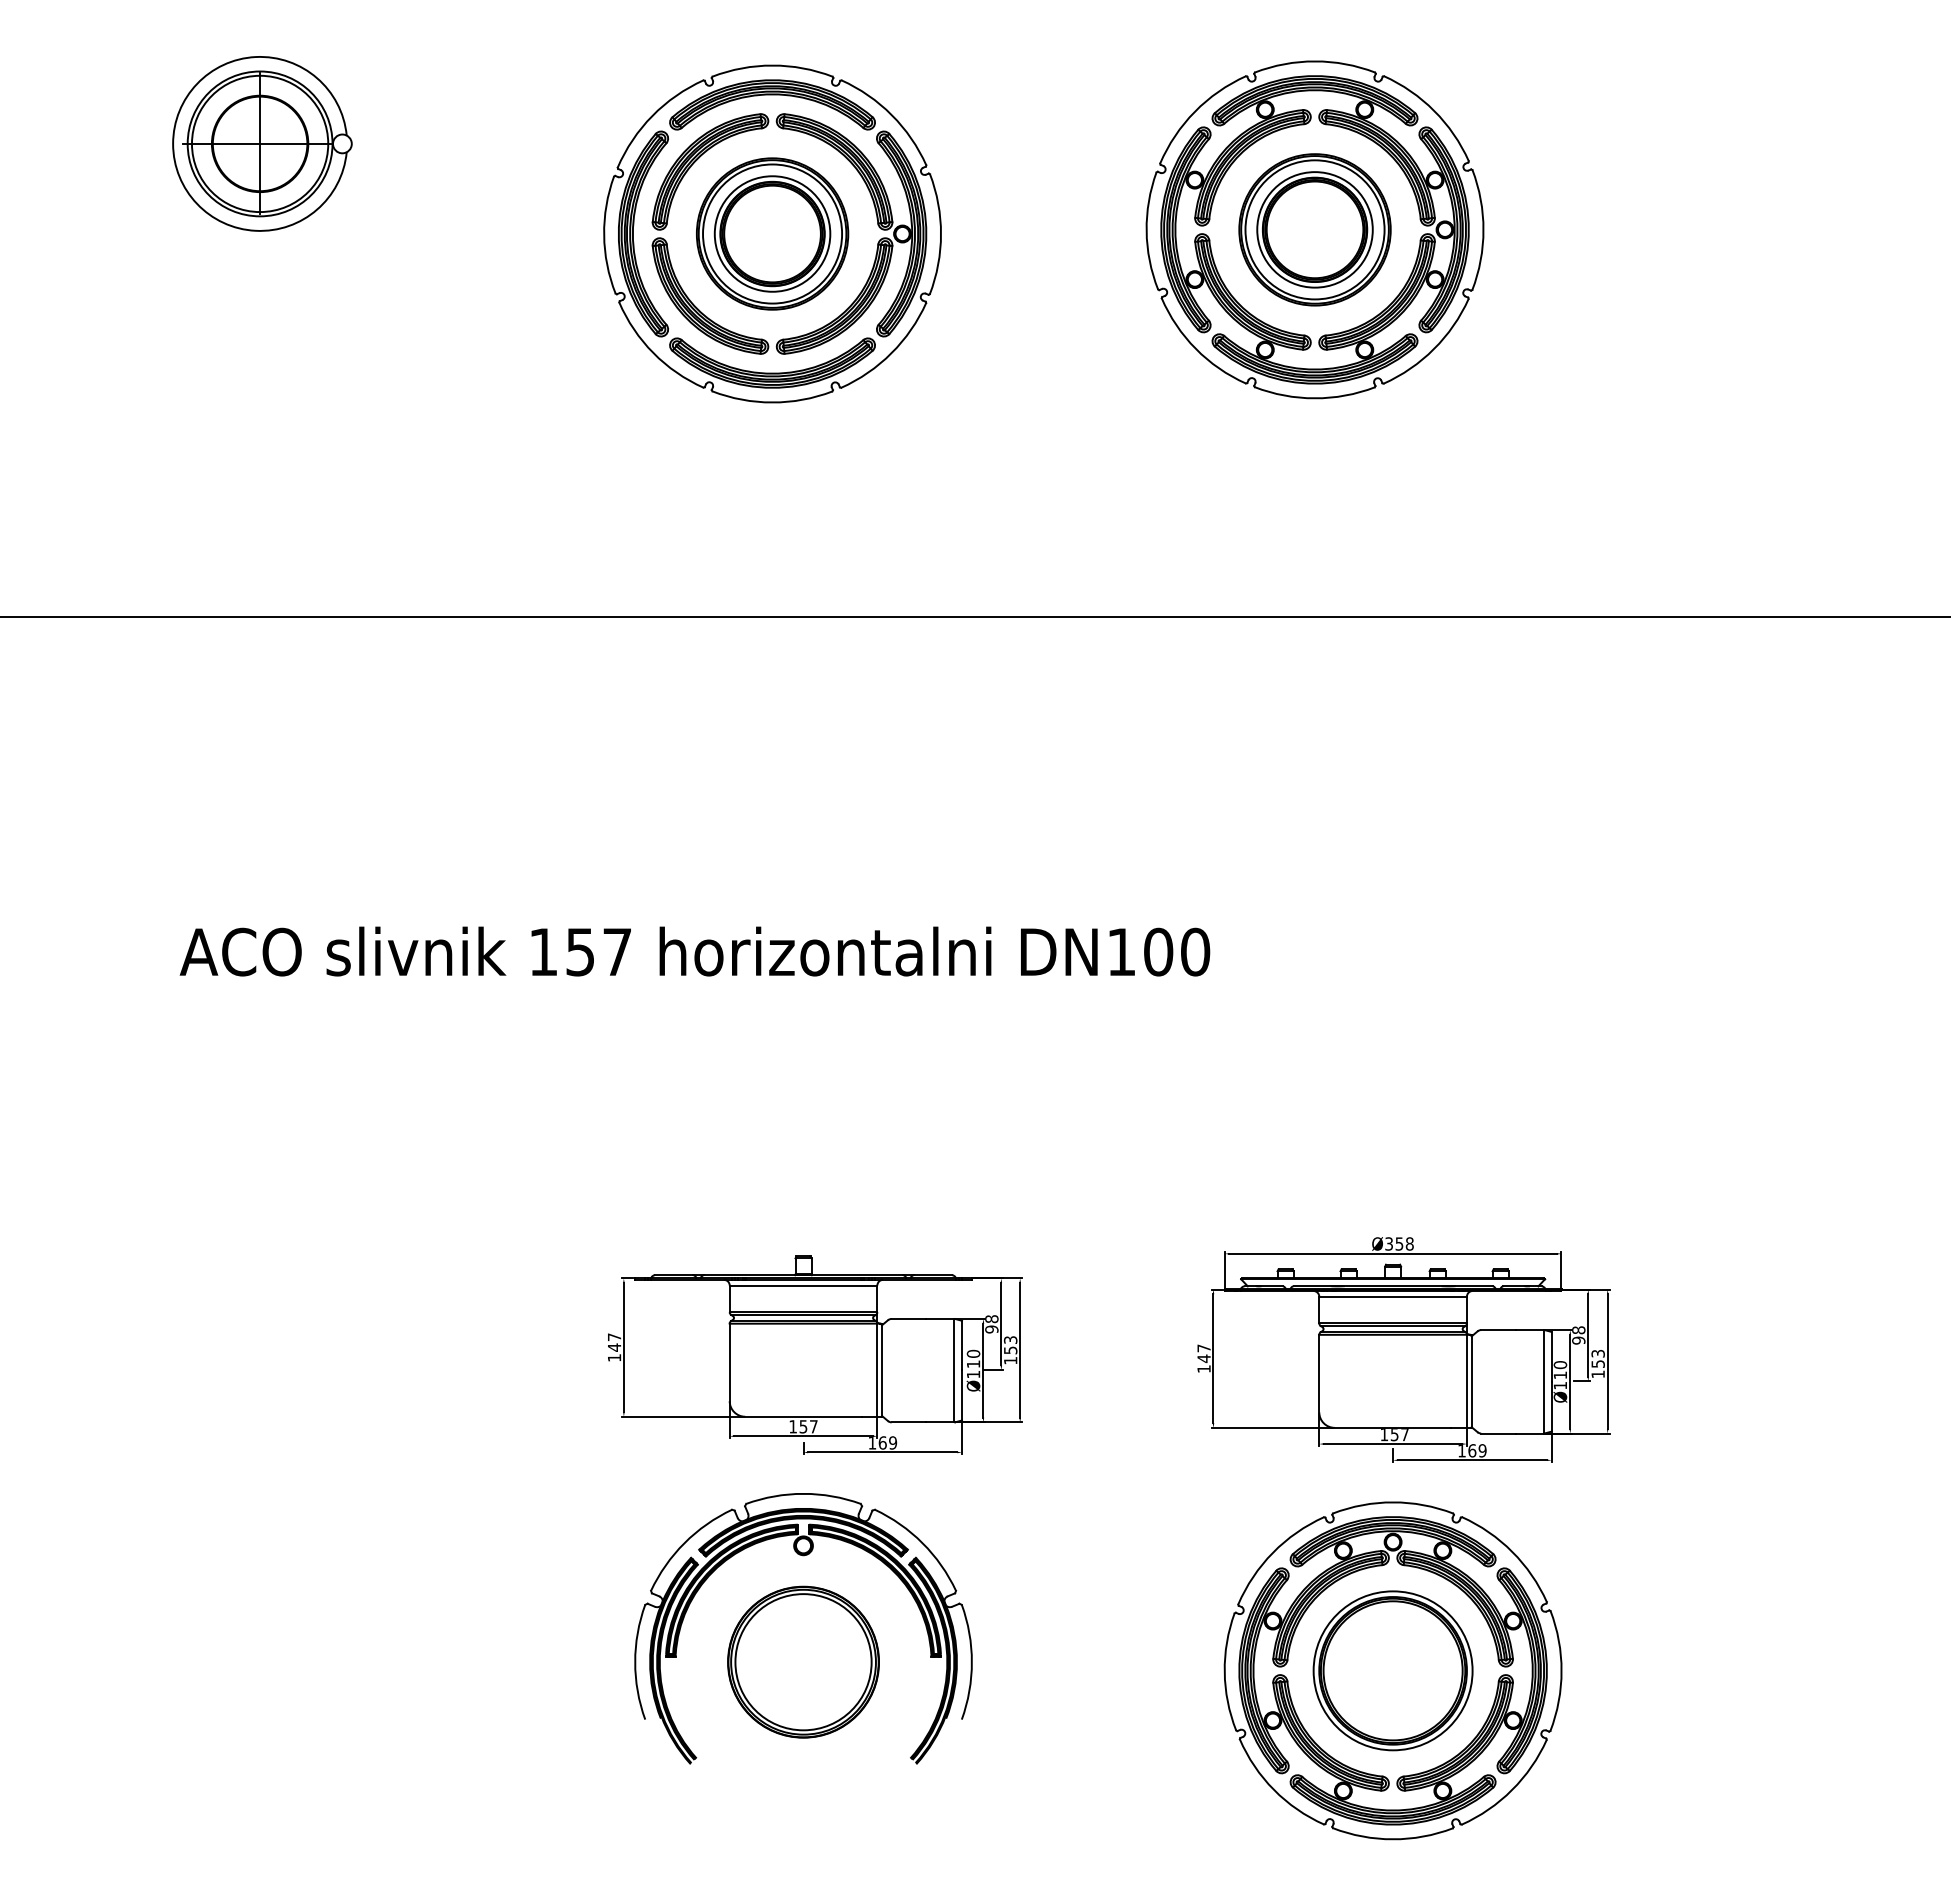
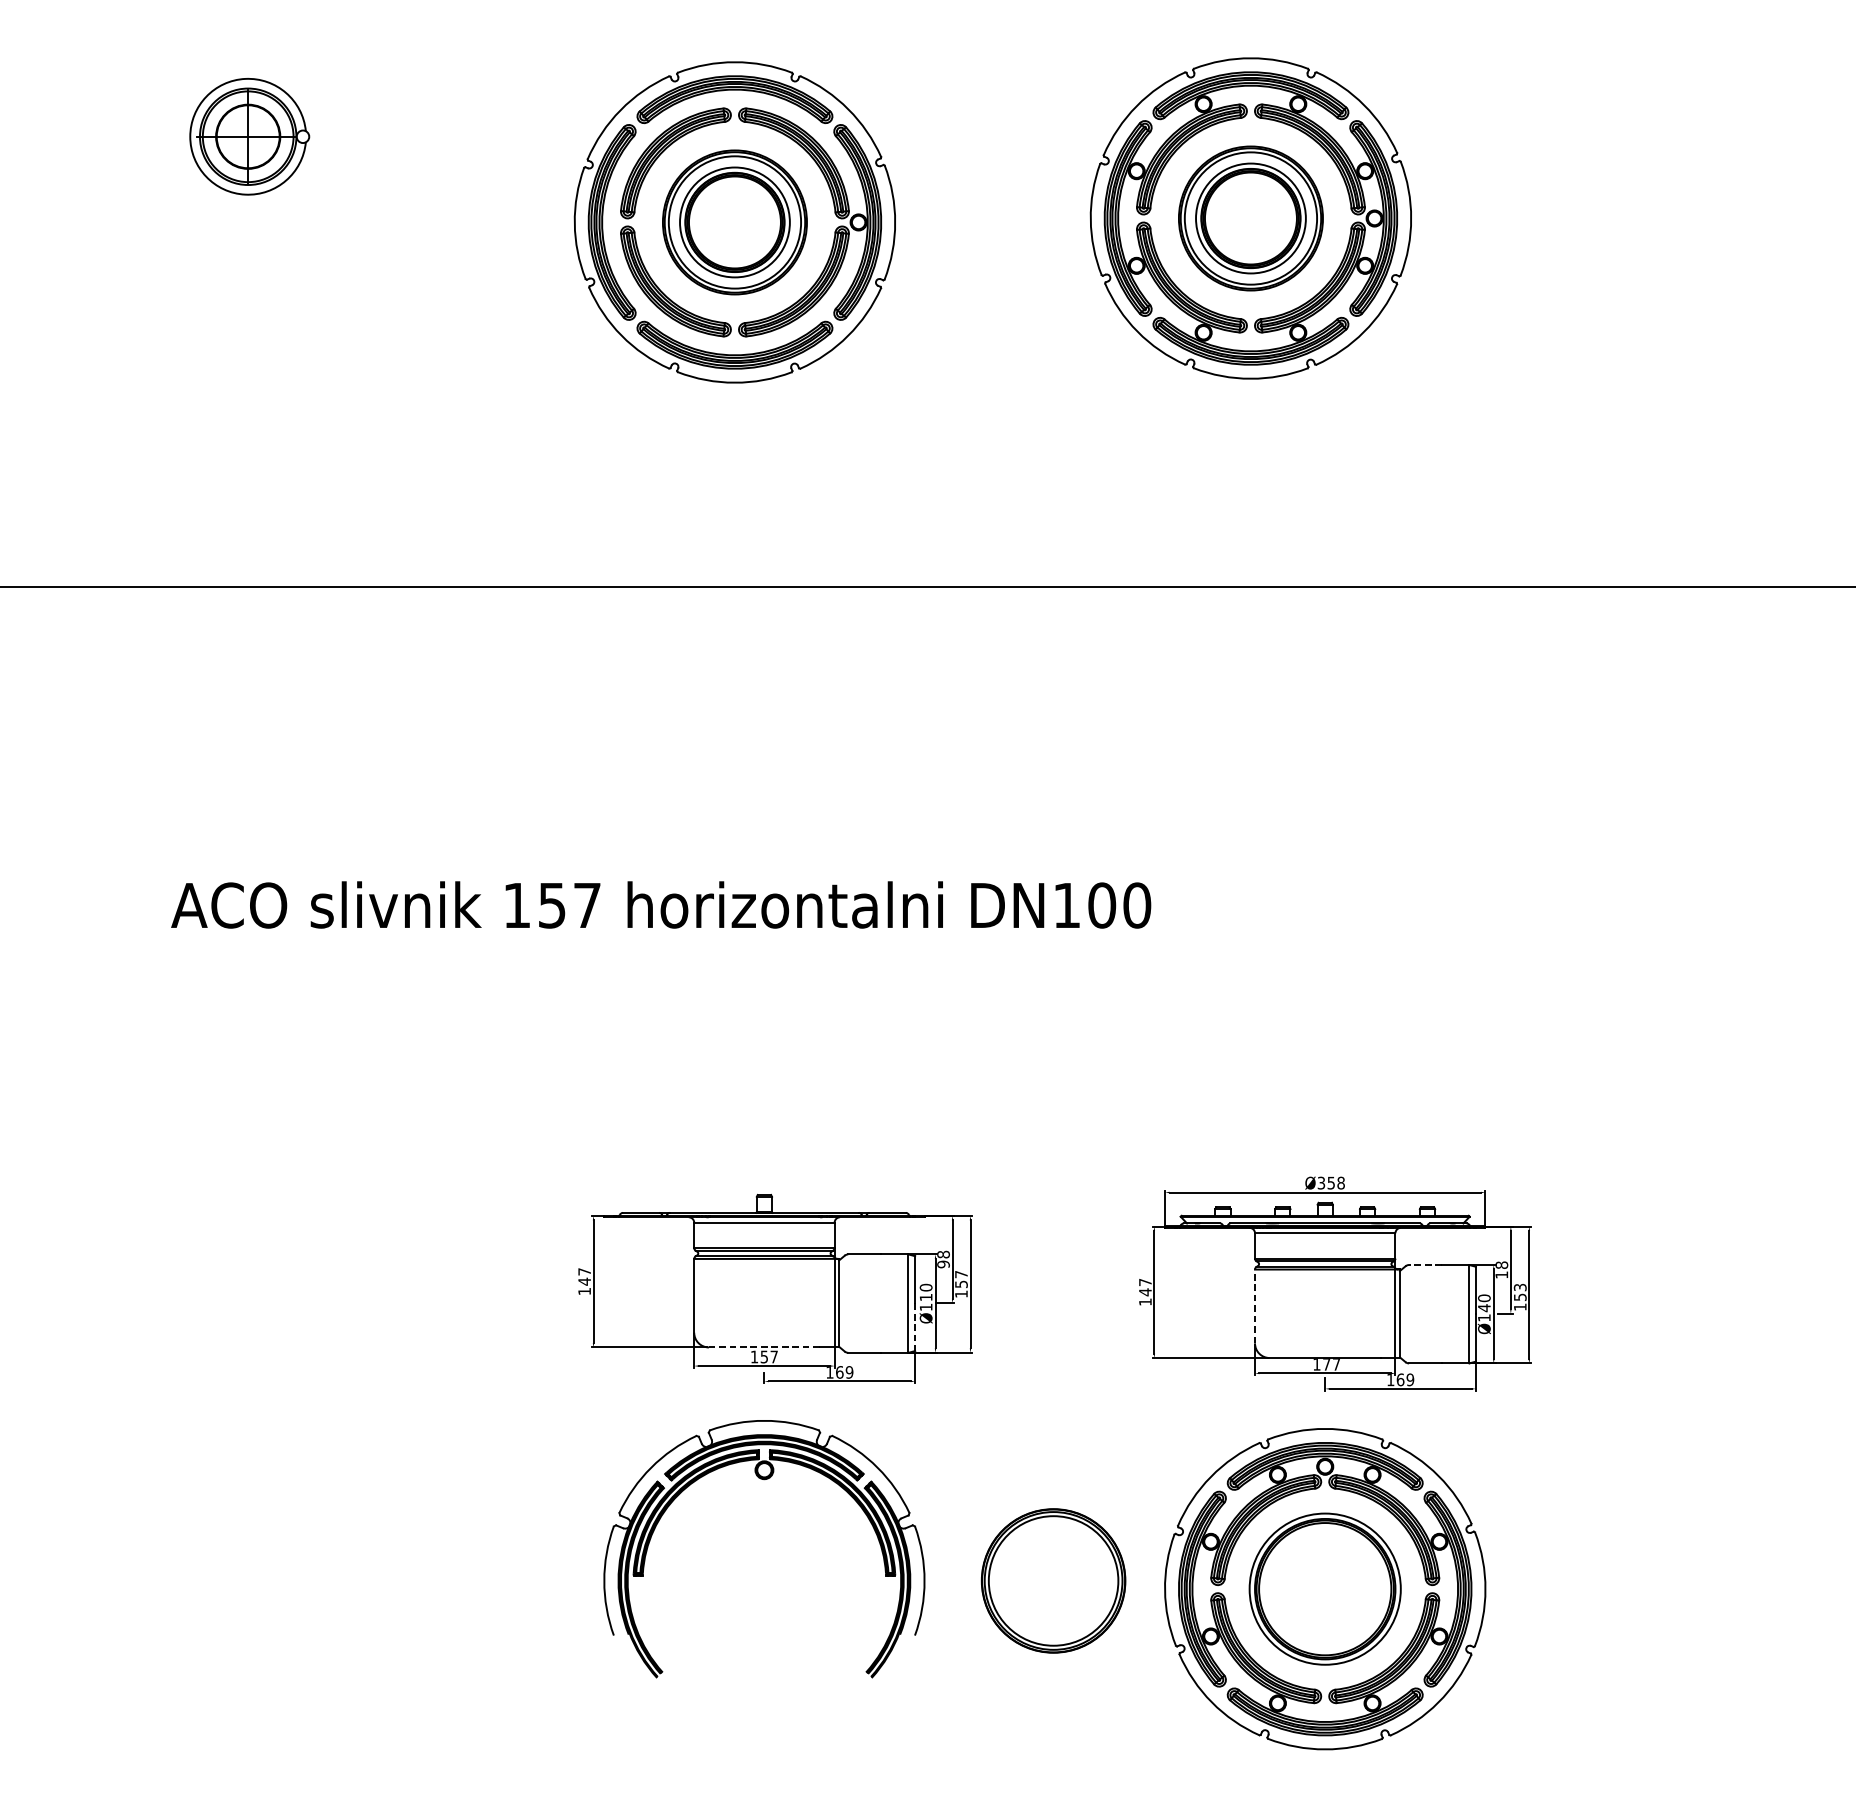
part: (262, 143) -> (249, 136), size x0.7
line: (1498, 1330) -> (1425, 1265), solid -> dashed
text: (1010, 1339) -> (961, 1273), 153 -> 157
text: (1578, 1340) -> (1501, 1274), 98 -> 18
line: (1319, 1373) -> (1255, 1306), solid -> dashed
text: (1559, 1375) -> (1483, 1308), Ø110 -> Ø140
line: (962, 1395) -> (915, 1327), solid -> dashed
line: (803, 1416) -> (764, 1347), solid -> dashed
text: (1394, 1435) -> (1326, 1365), 157 -> 177
part: (803, 1661) -> (1053, 1580), moved

